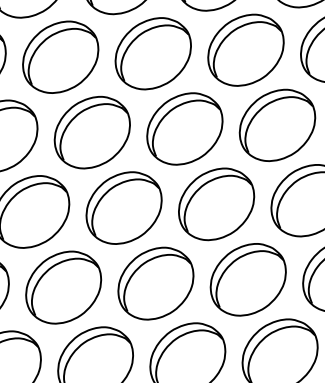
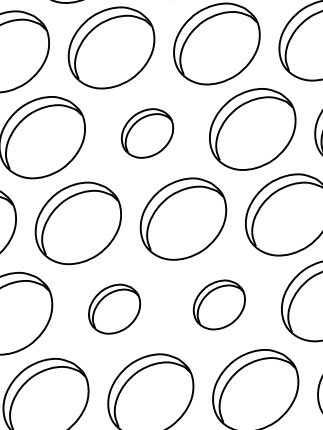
part: (184, 128) -> (147, 132), size x0.6
part: (247, 279) -> (218, 304), size x0.6
part: (155, 283) -> (114, 309), size x0.6

